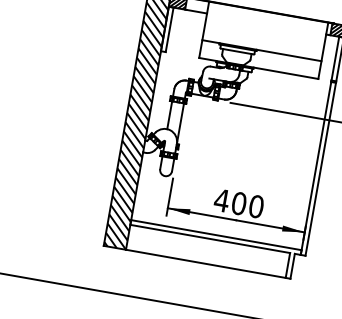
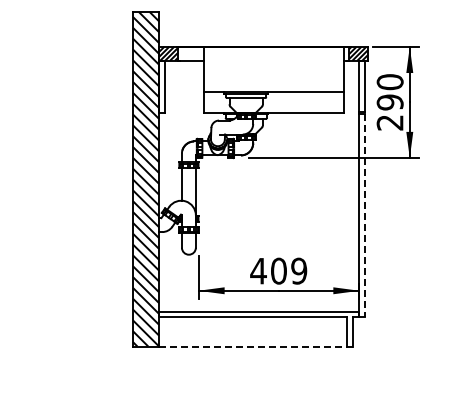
line: (321, 169) -> (365, 215), solid -> dashed
text: (256, 206) -> (299, 270), 400 -> 409
line: (207, 264) -> (255, 346), solid -> dashed

